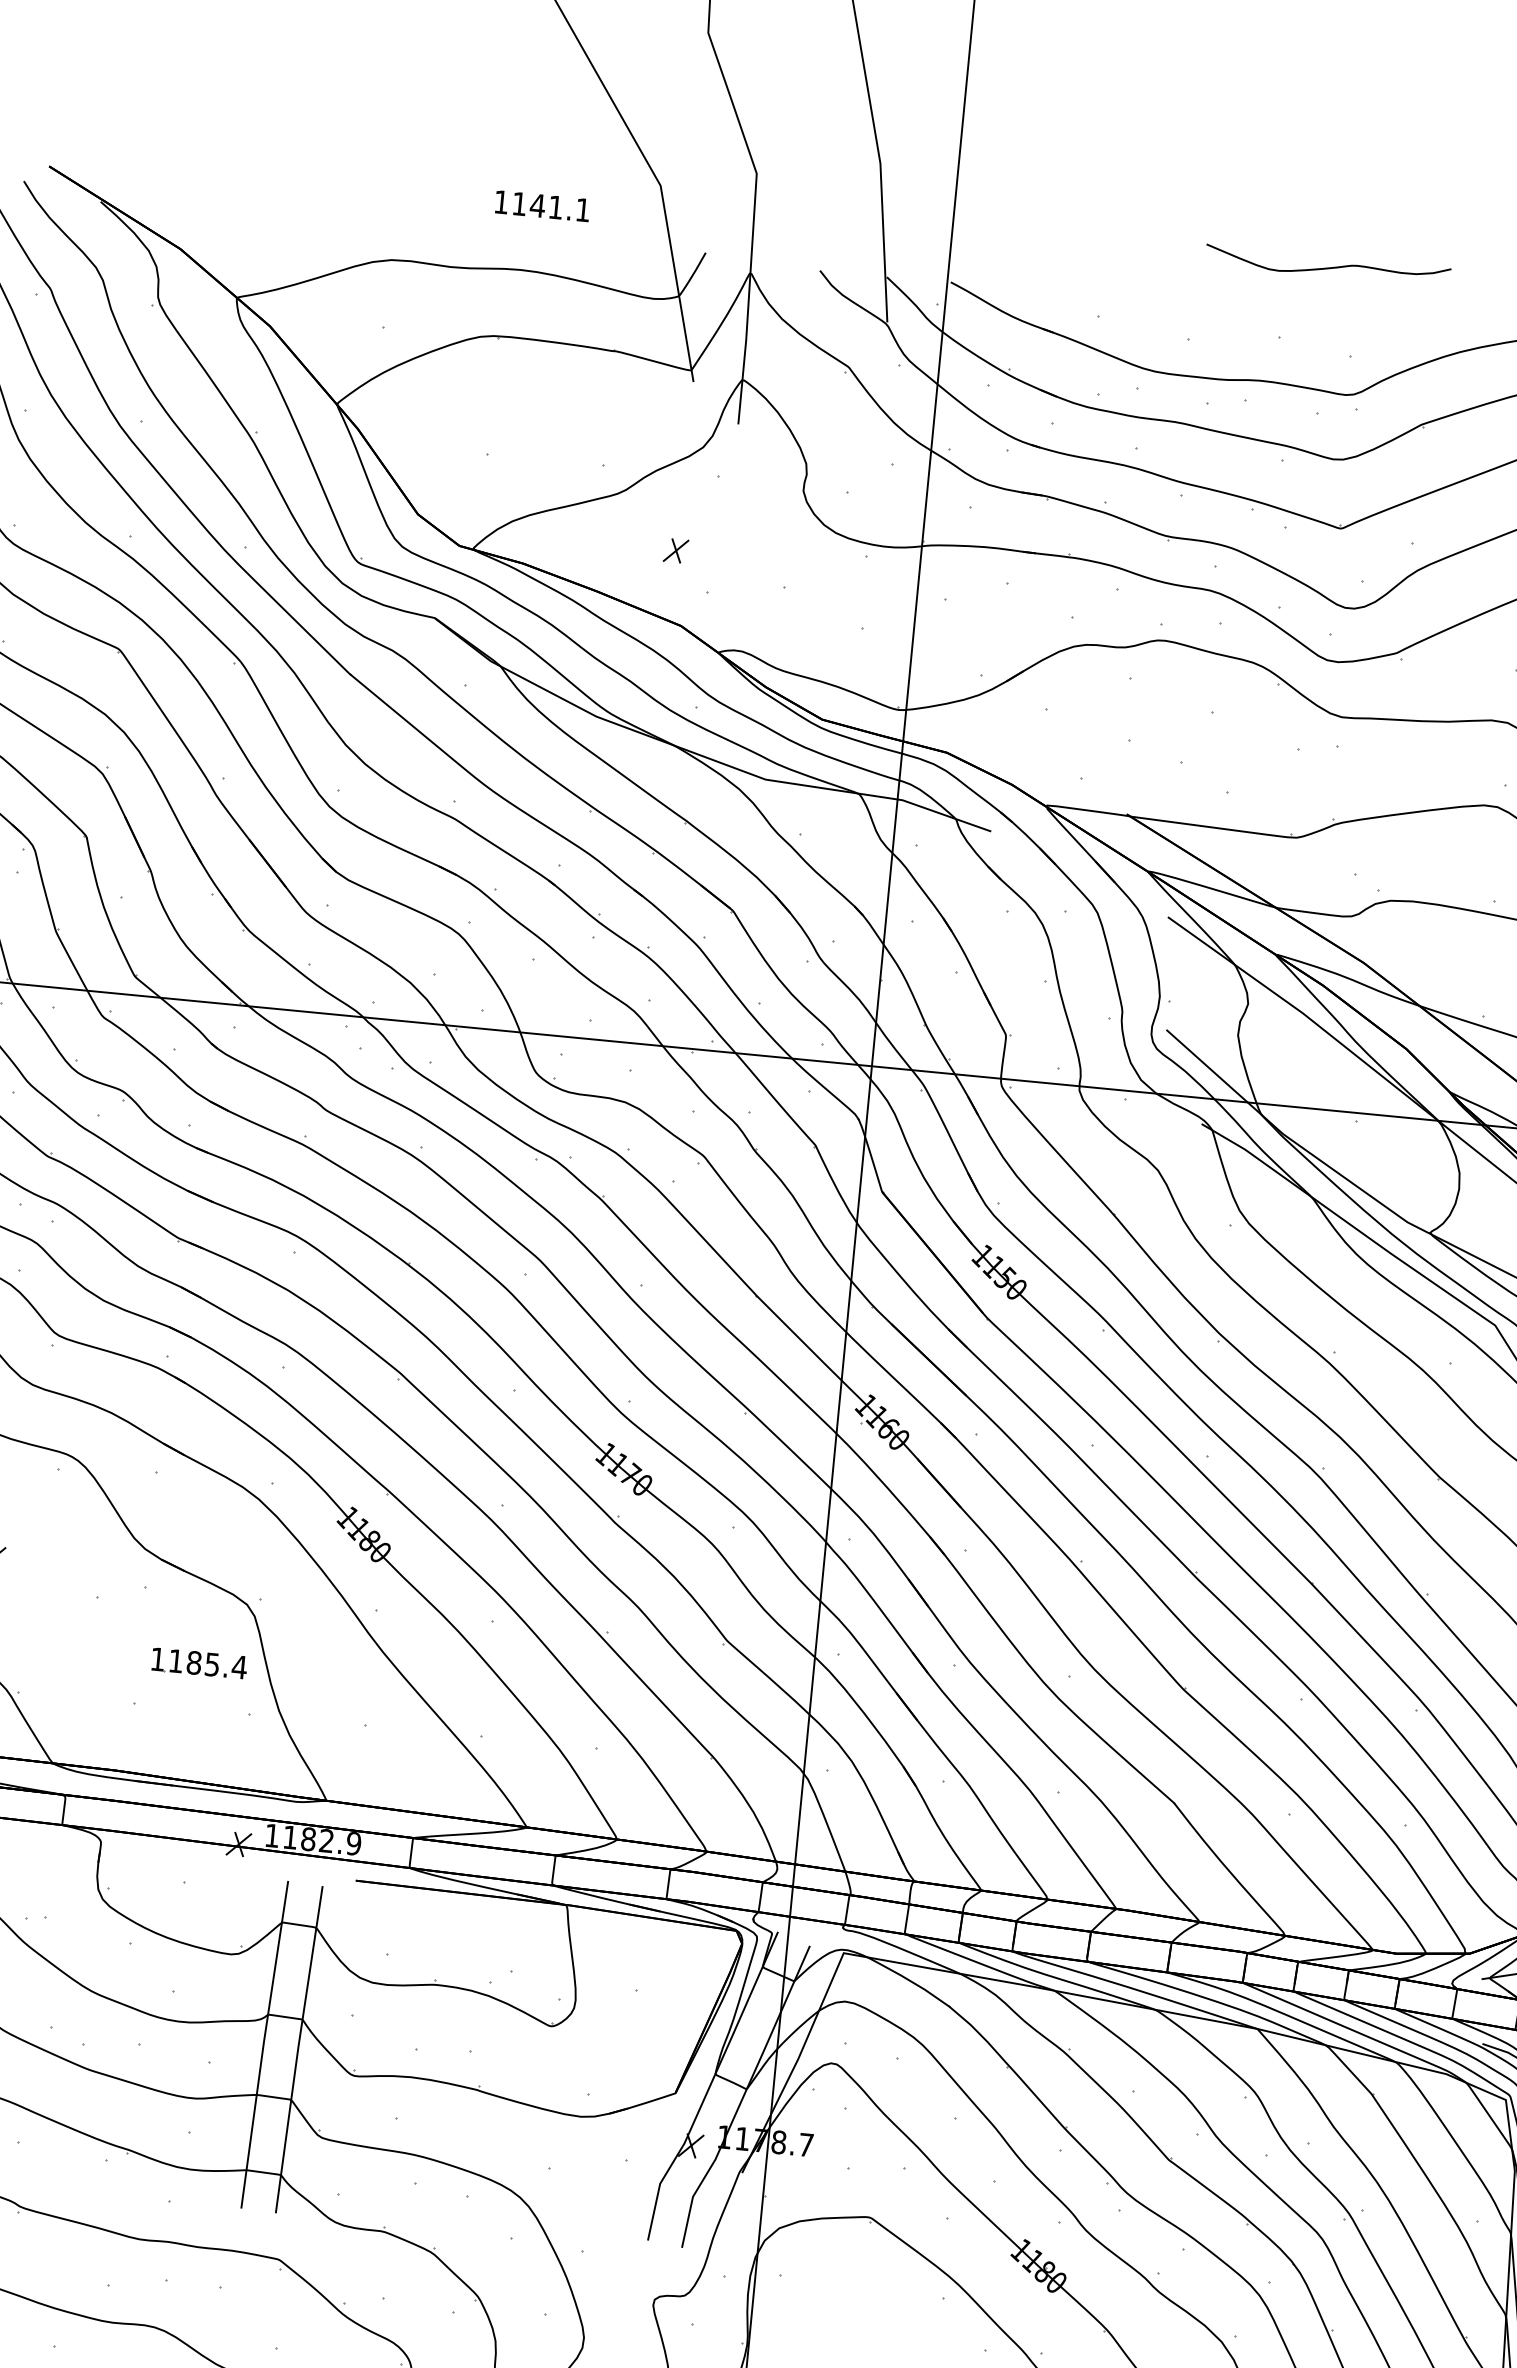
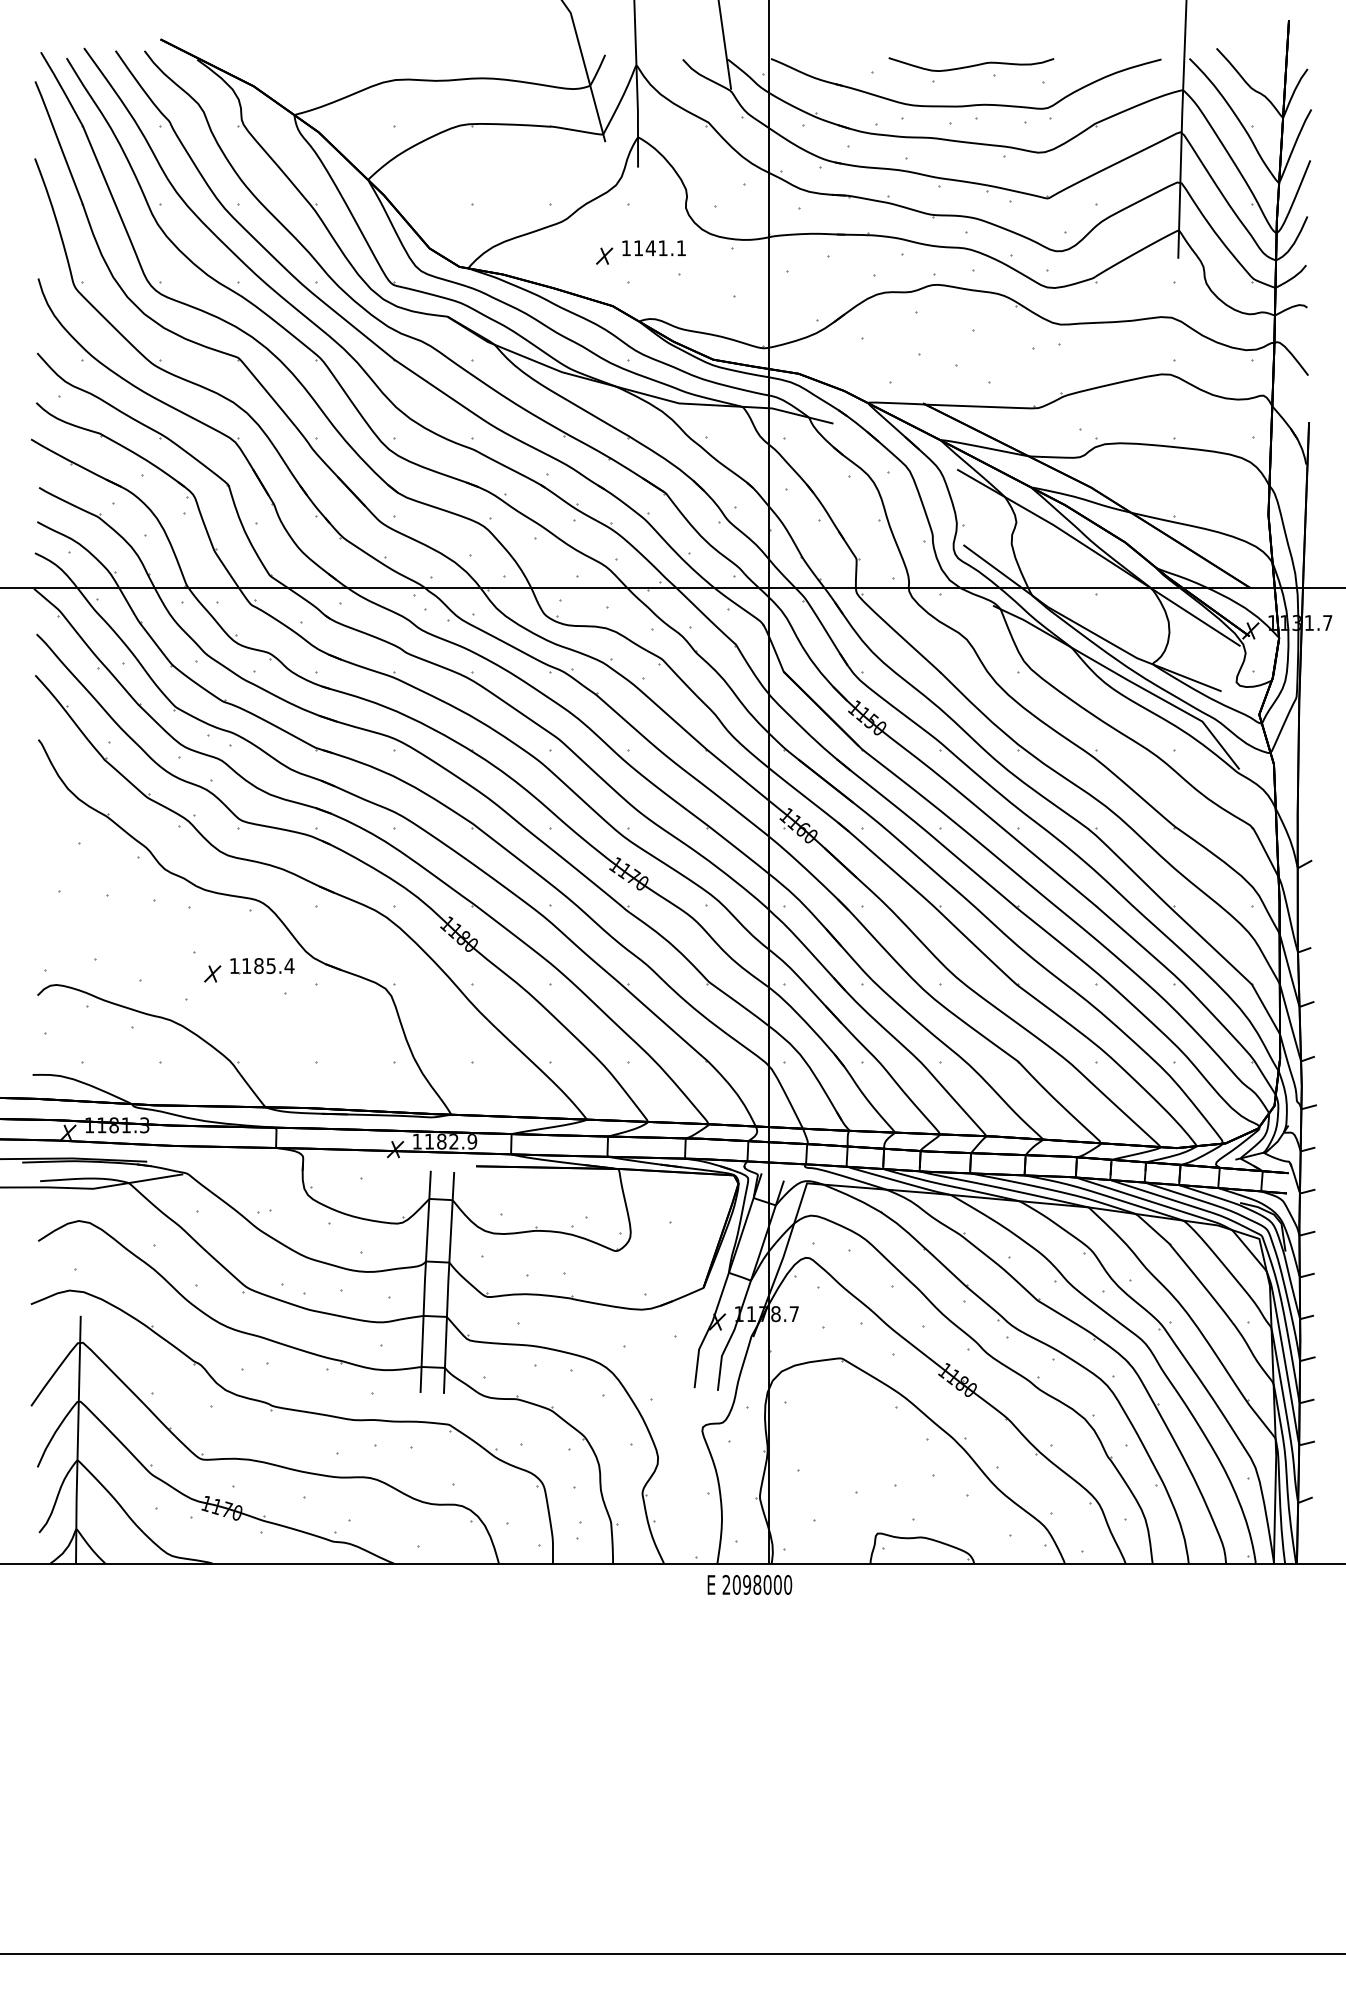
text: (541, 204) -> (653, 247), moved
curve: (1328, 267) -> (971, 65), moved
part: (199, 1664) -> (262, 966), moved

